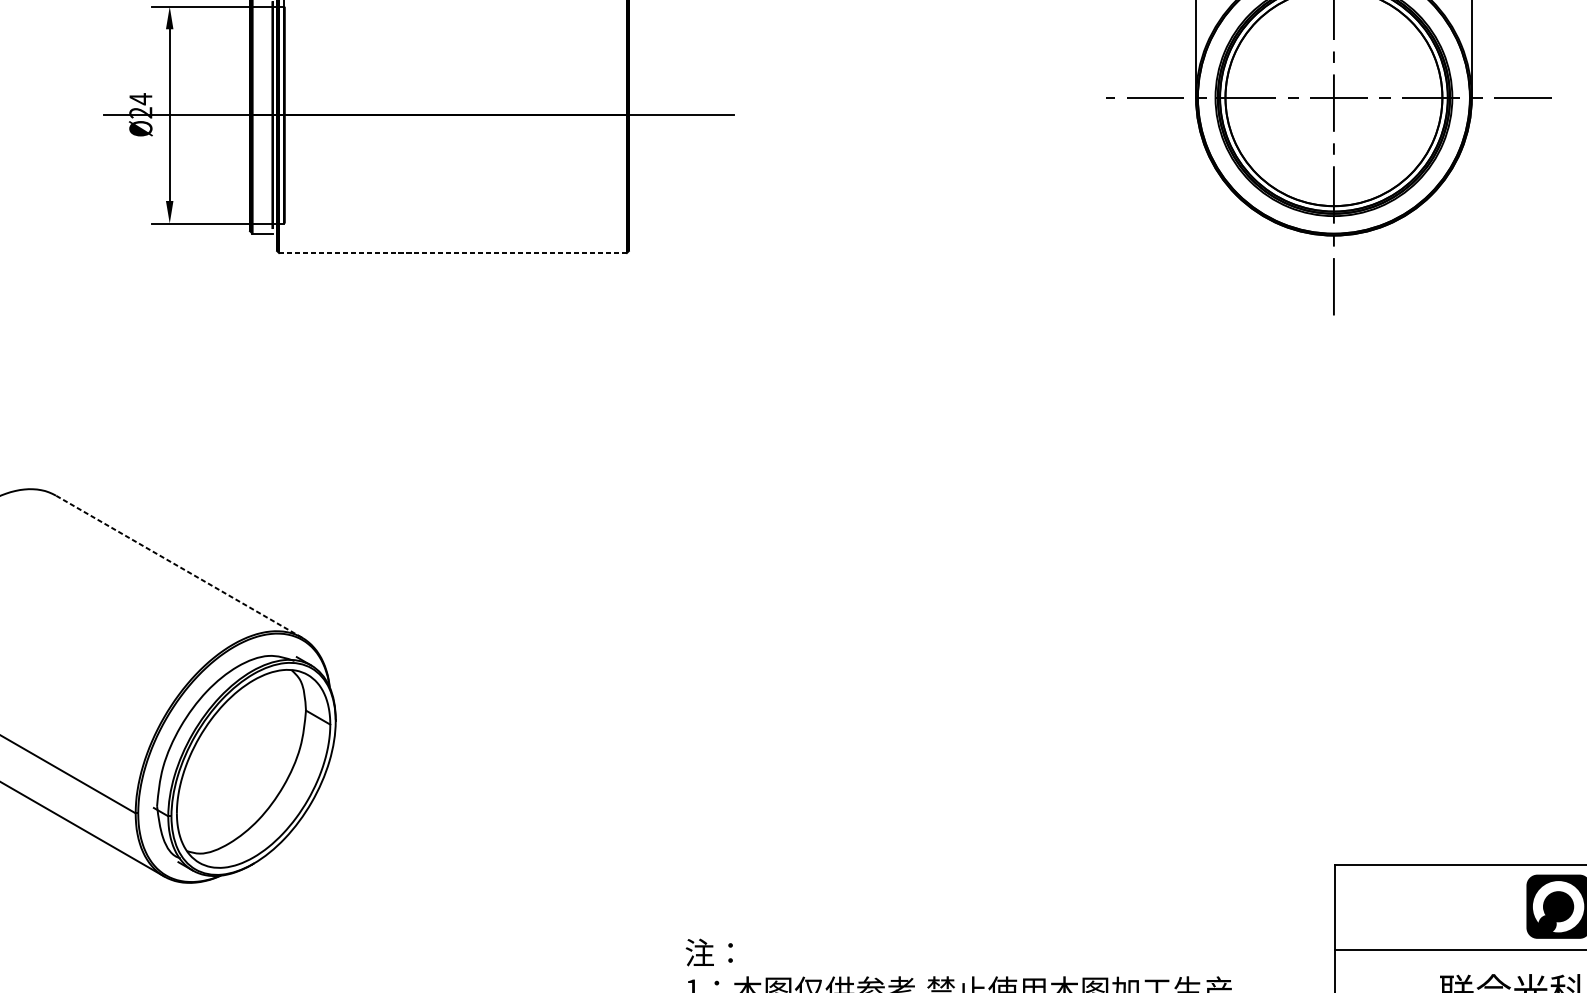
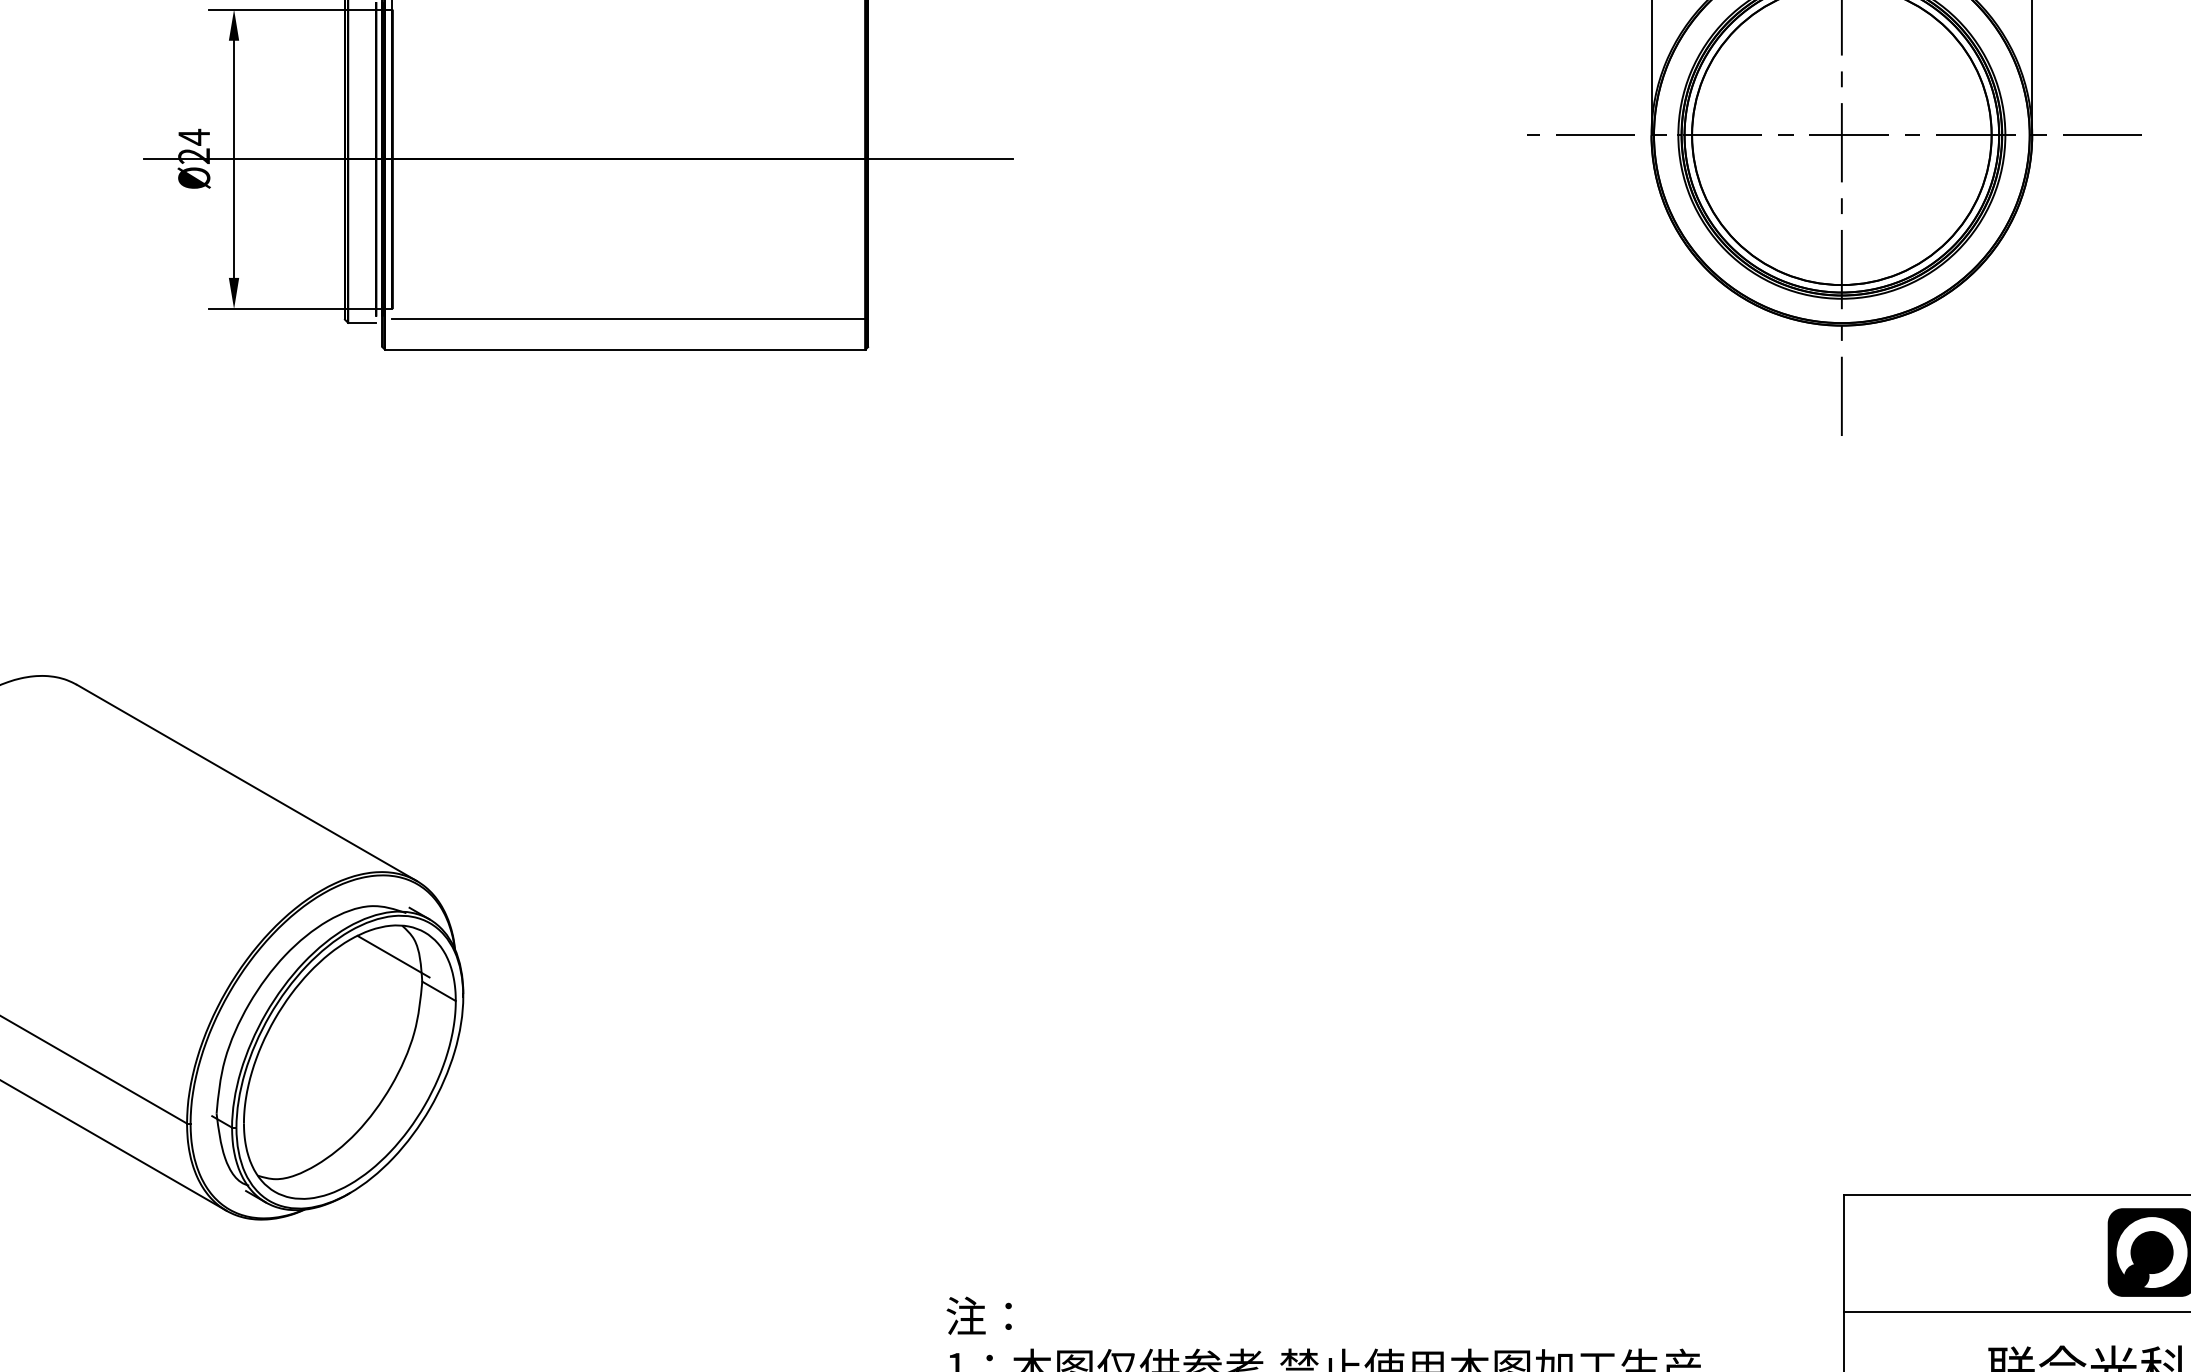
line: (456, 231) -> (630, 319), added
line: (453, 252) -> (625, 349), dashed -> solid
line: (178, 566) -> (246, 782), dashed -> solid
line: (285, 692) -> (393, 956), added

